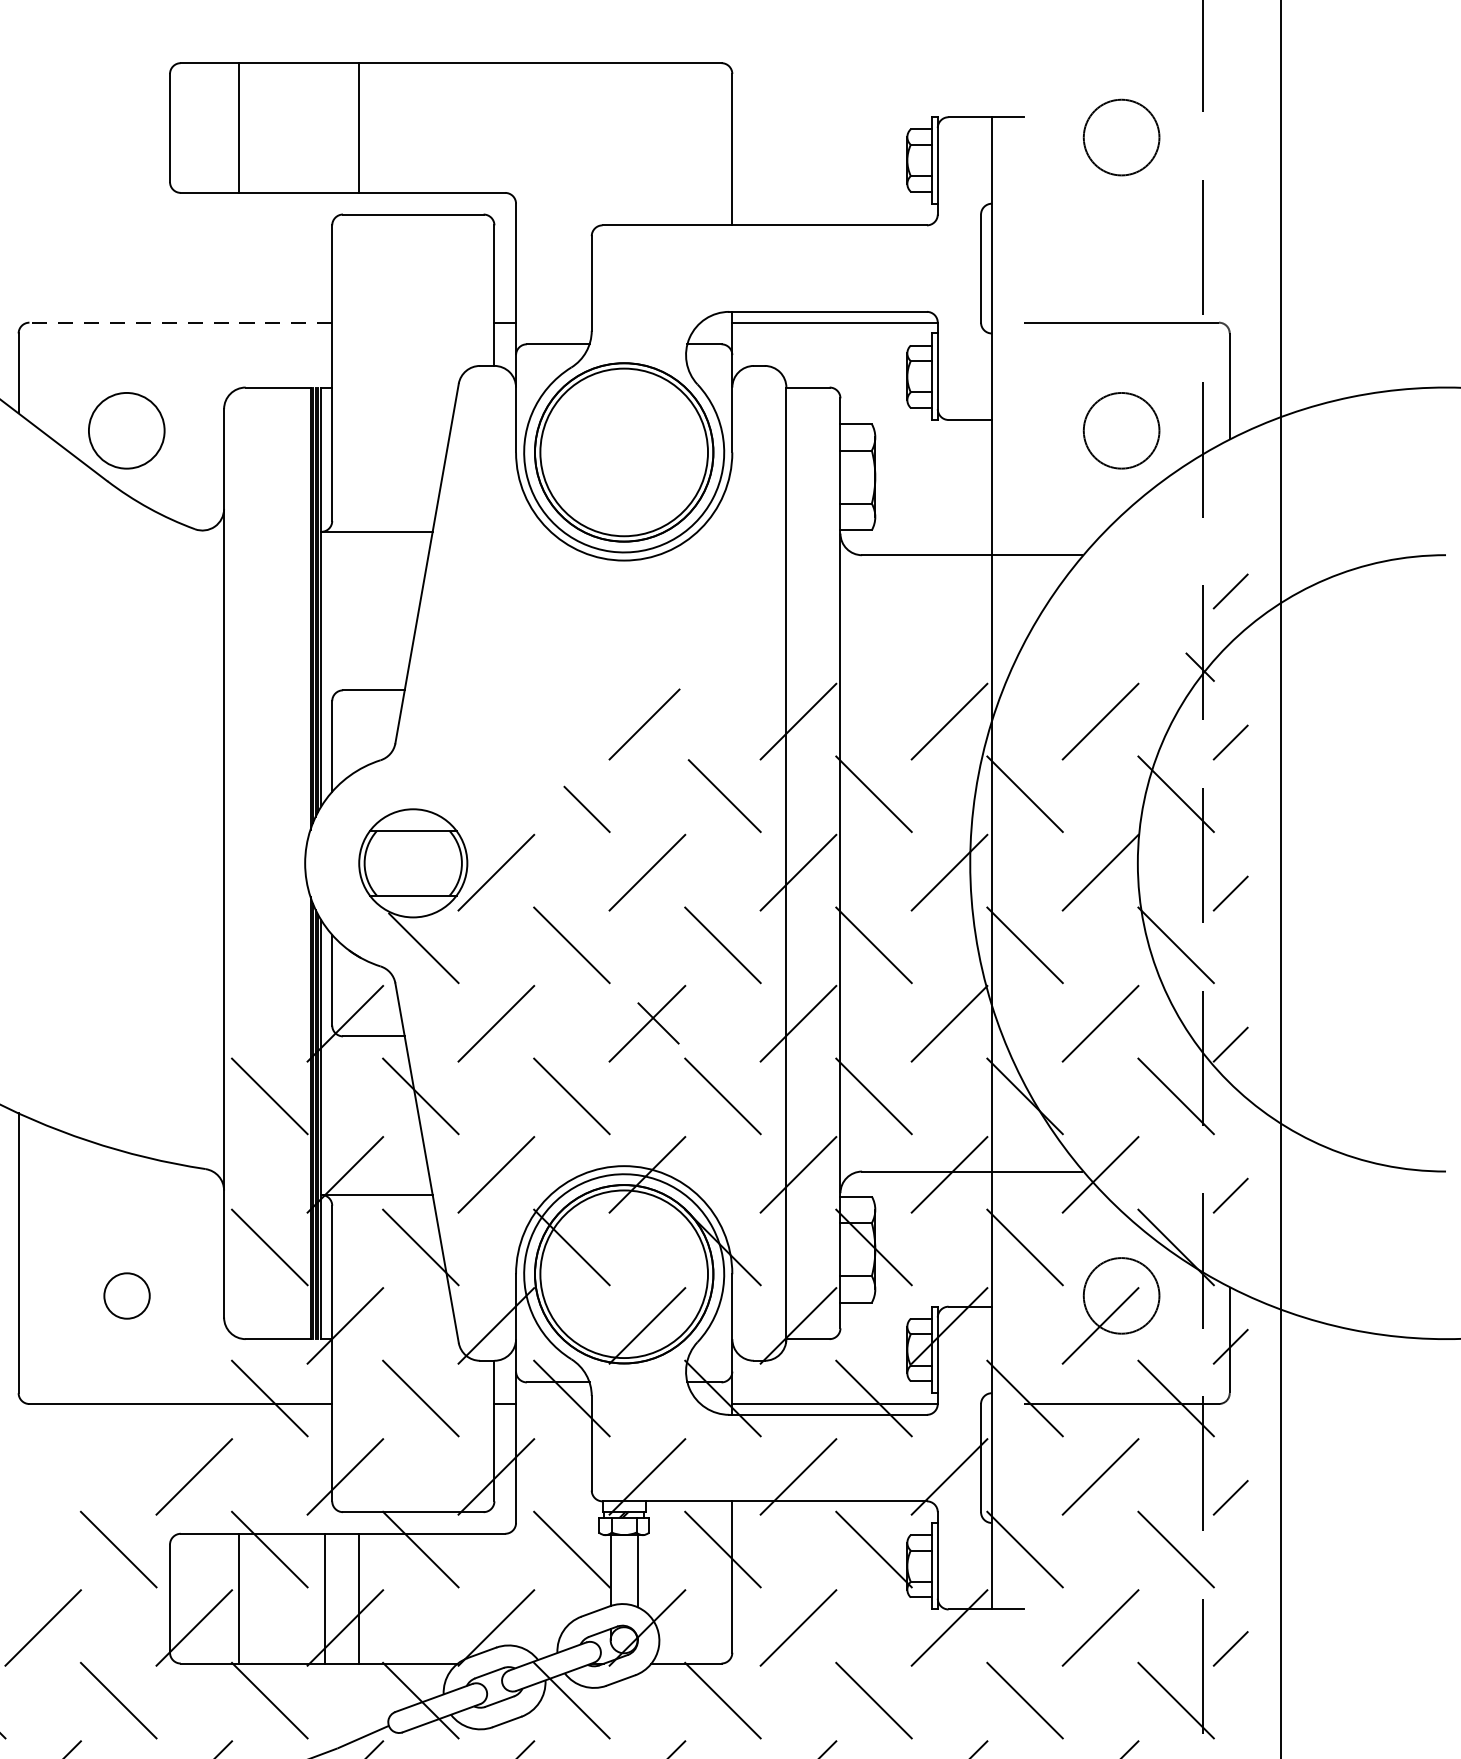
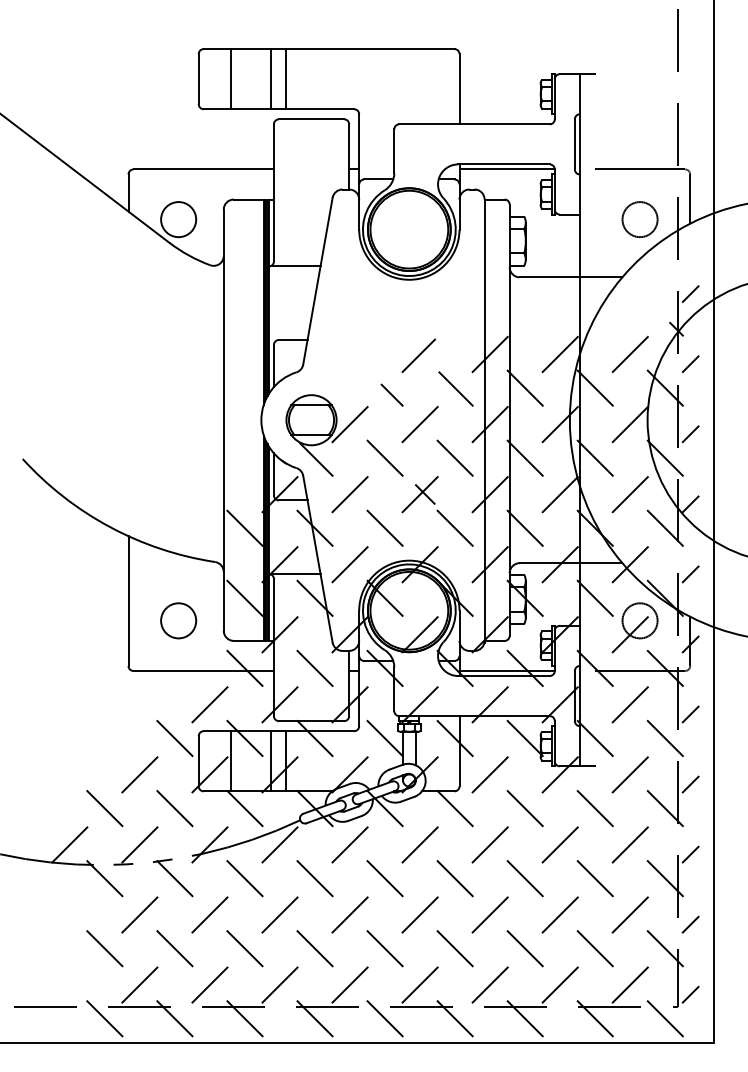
line: (324, 128) -> (270, 79), added
circle: (1120, 137) -> (639, 83), removed
line: (180, 322) -> (203, 169), dashed -> solid
circle: (126, 1295) -> (178, 620), size x1.67

